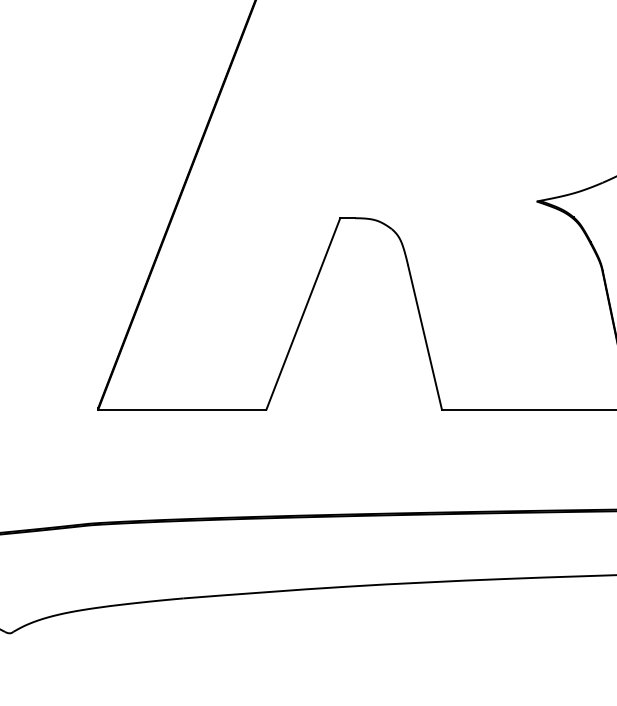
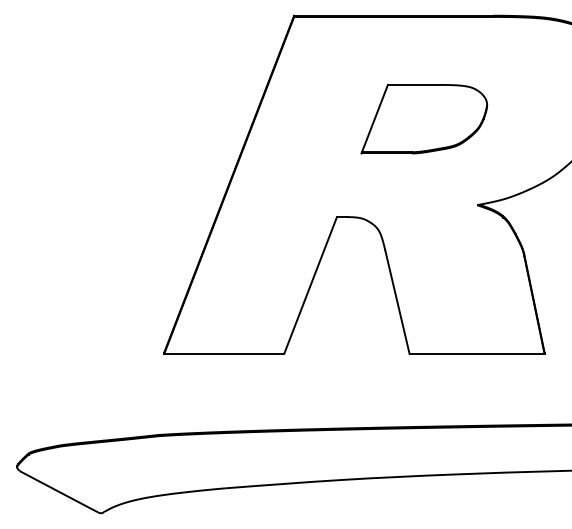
part: (462, 80) -> (424, 118), added

